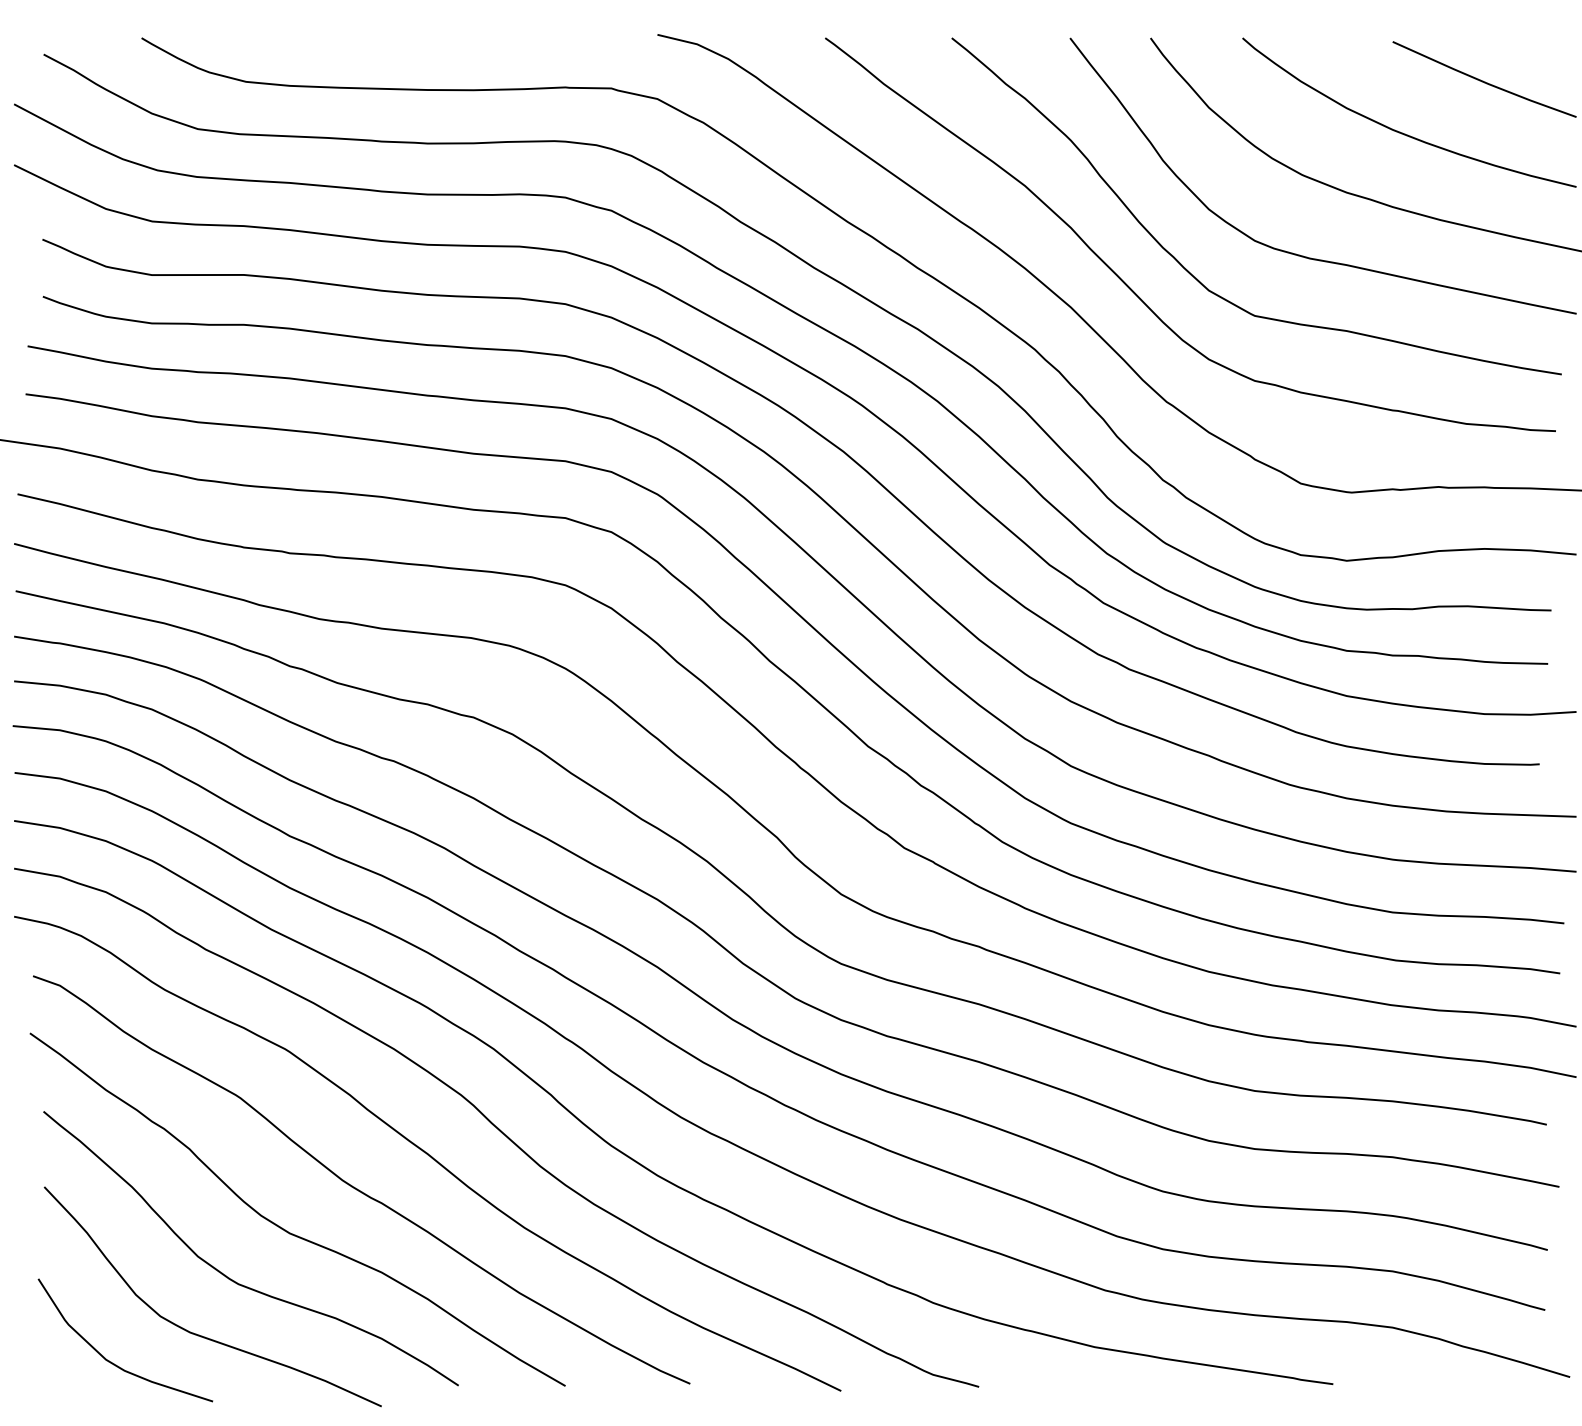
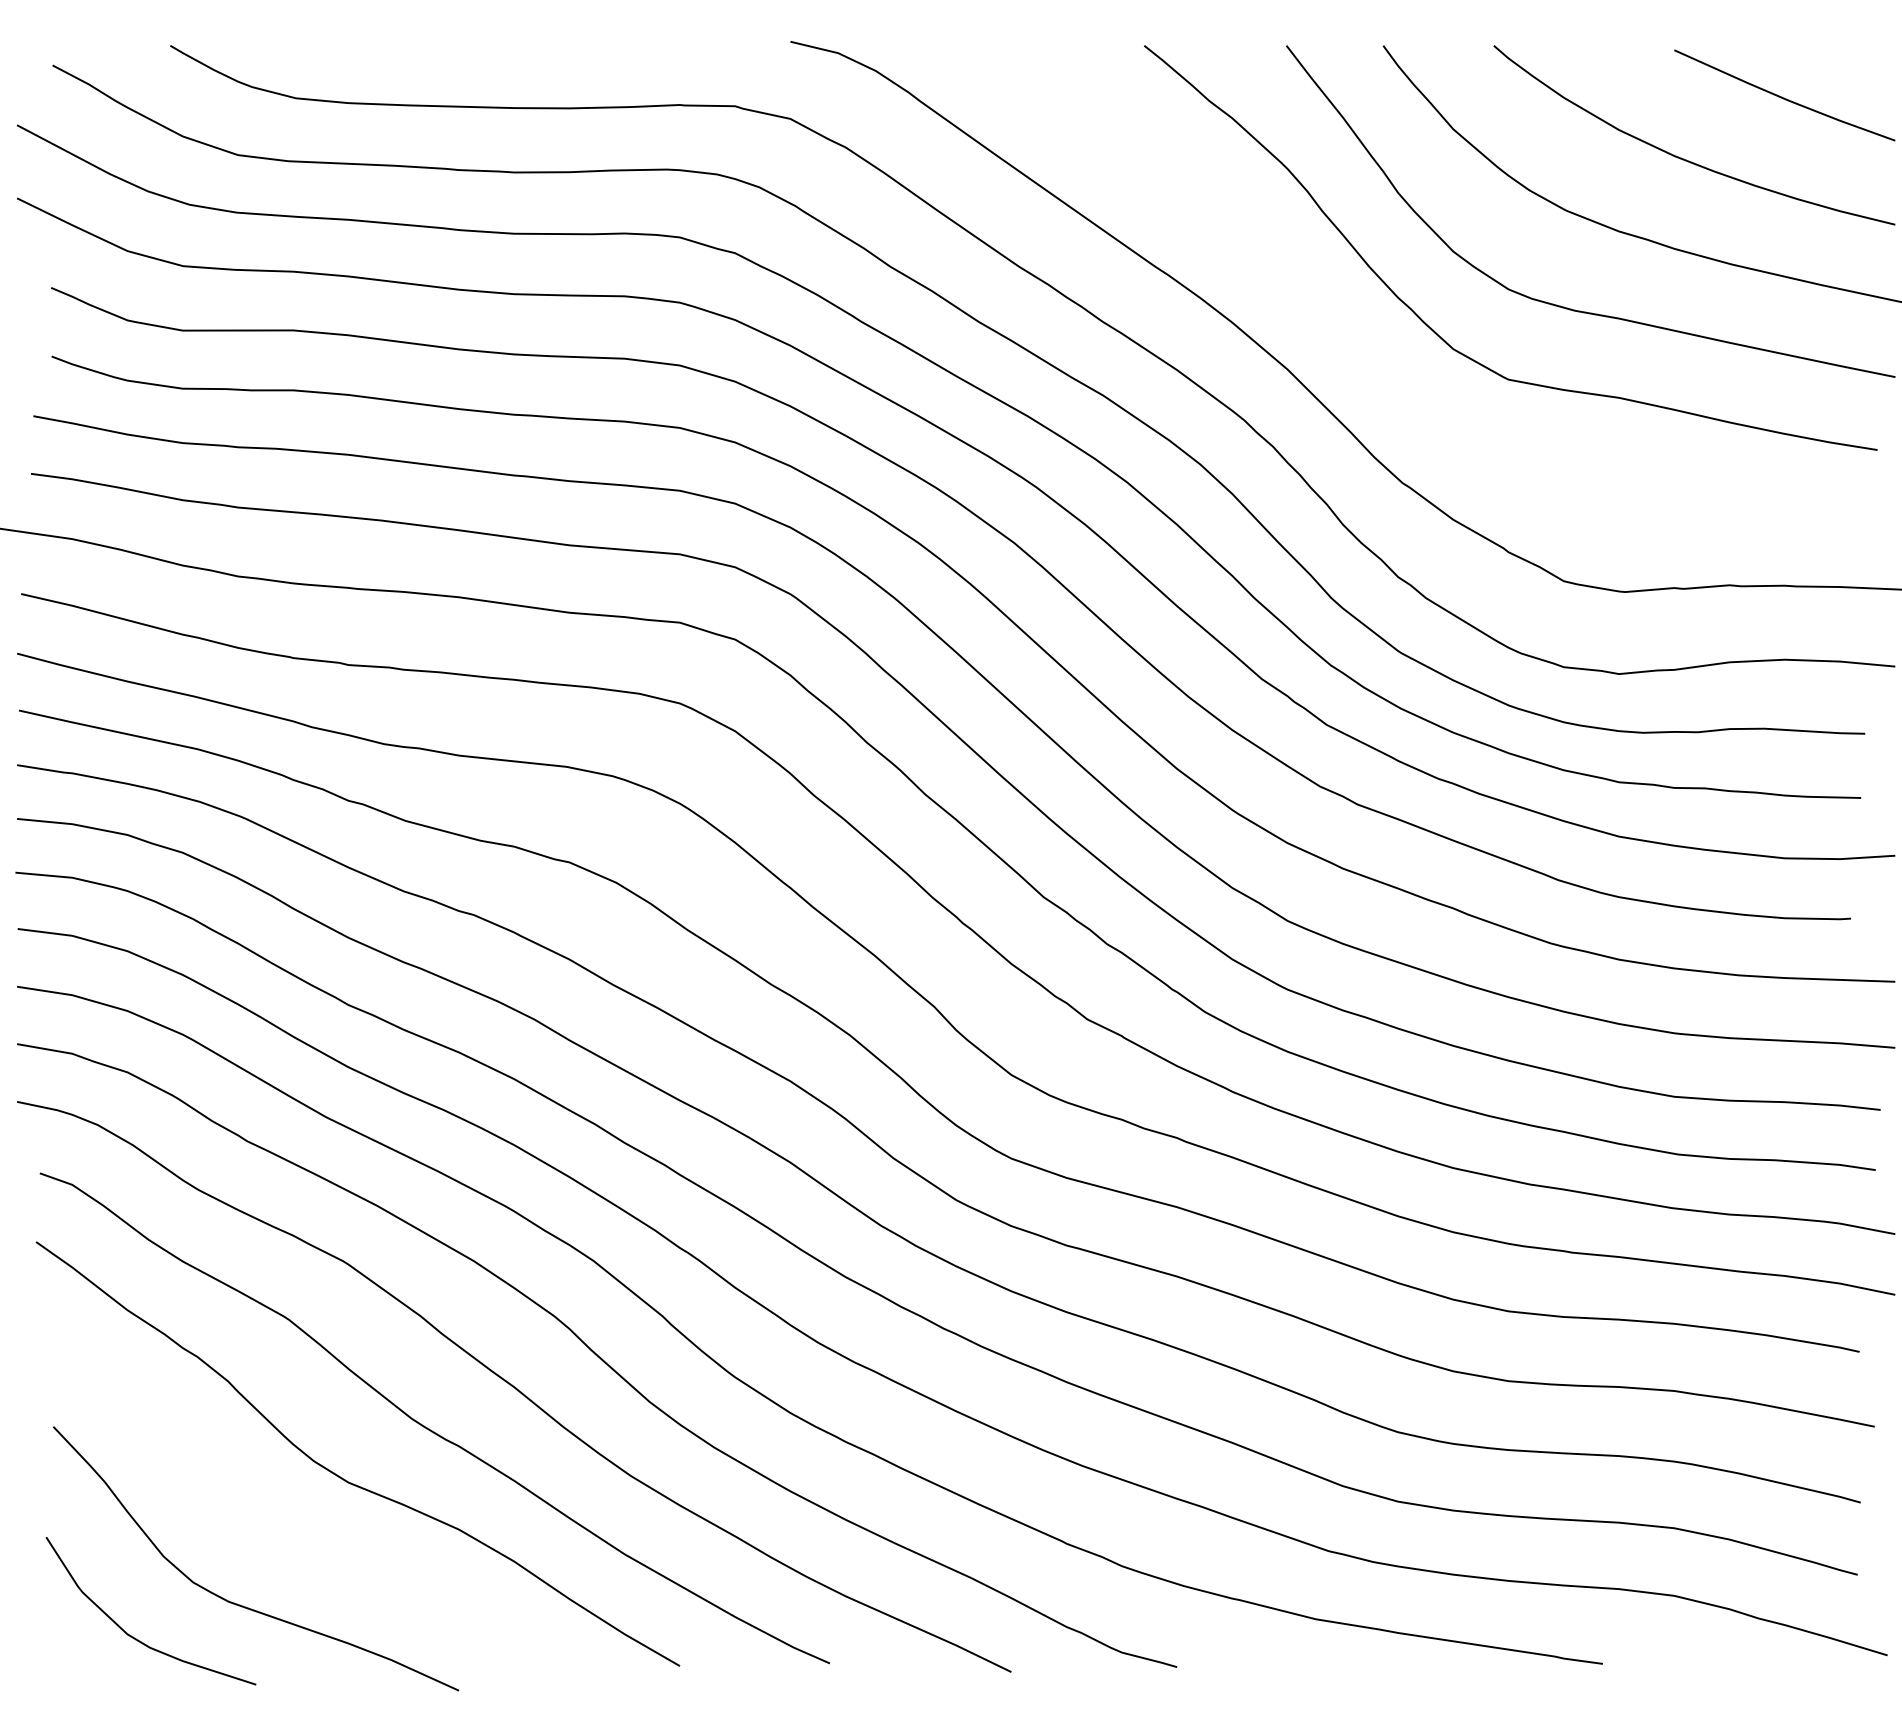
curve: (1133, 290) -> (1362, 349), removed
curve: (234, 1280) -> (282, 1539), removed

